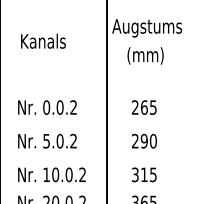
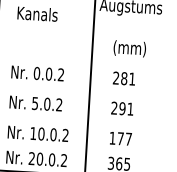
text: (145, 55) -> (129, 48), moved
text: (148, 107) -> (127, 78), 265 -> 281
text: (152, 140) -> (129, 108), 290 -> 291
text: (144, 174) -> (120, 138), 315 -> 177

